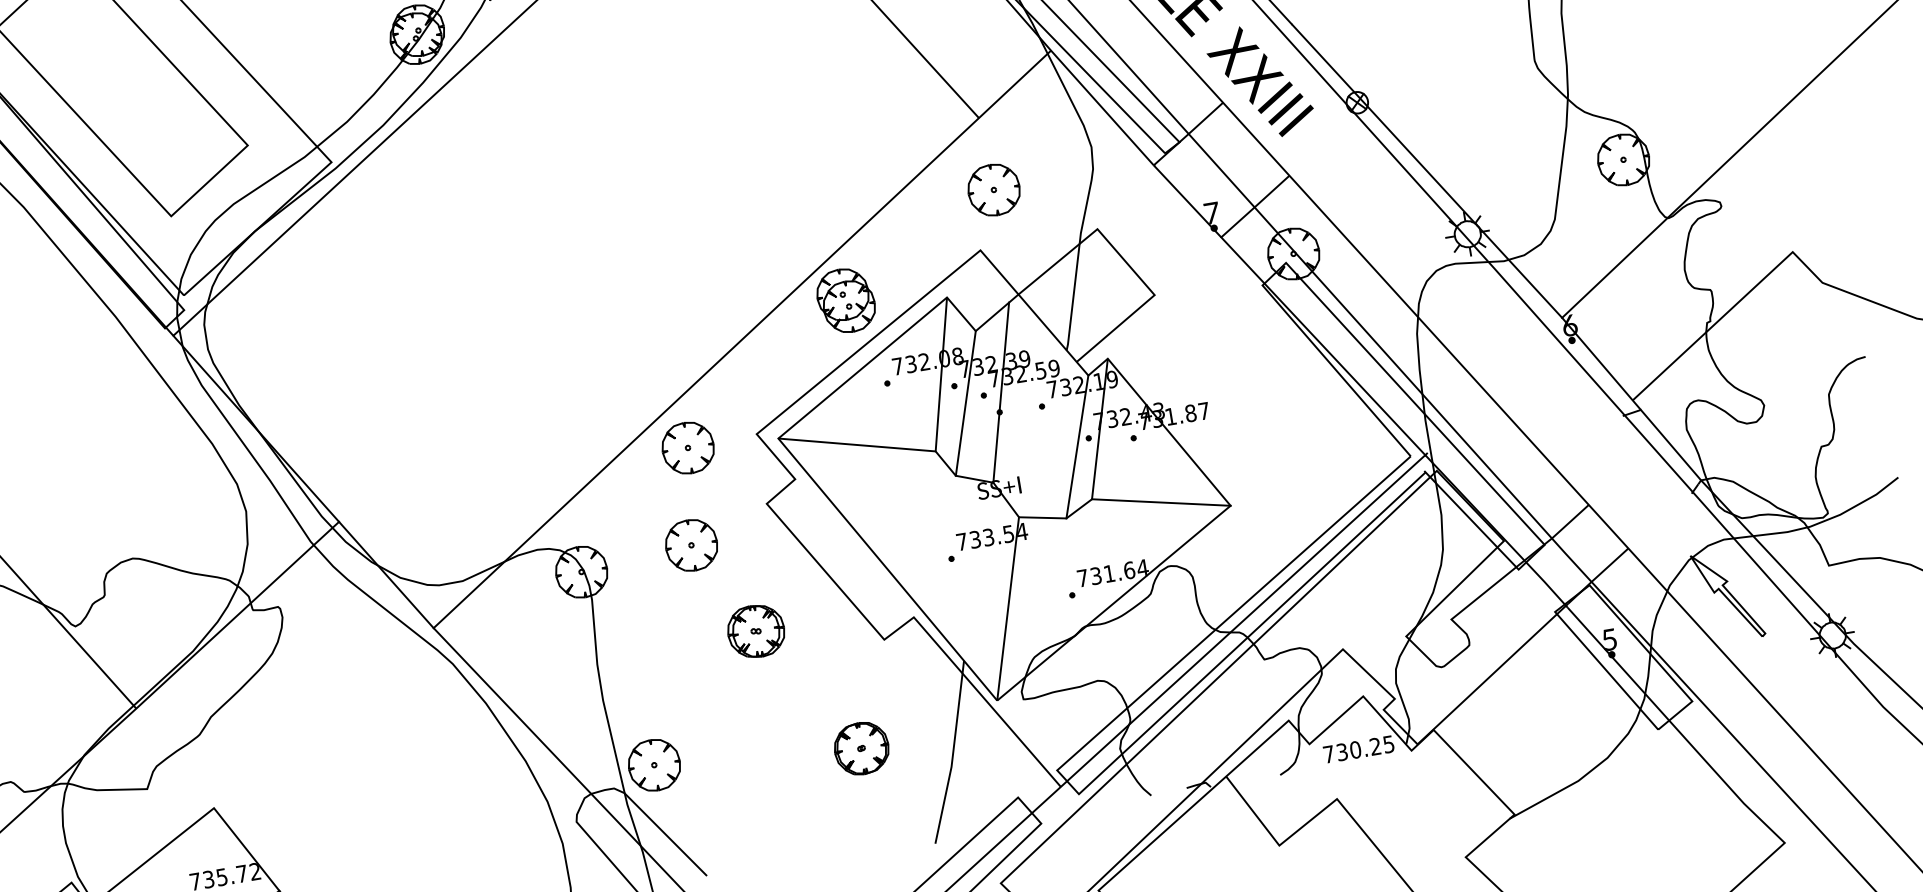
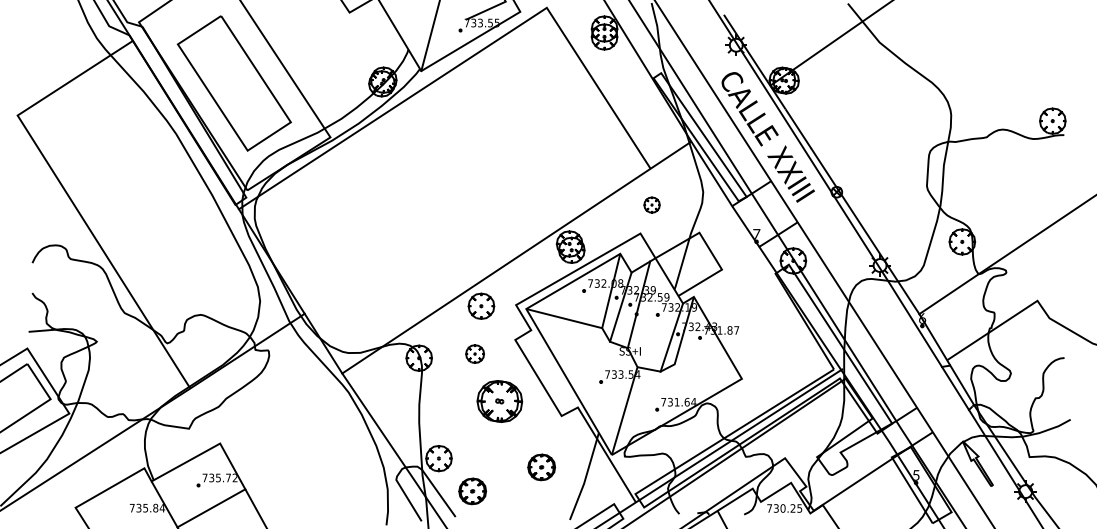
part: (992, 188) -> (651, 204), size x0.6
line: (1159, 502) -> (707, 371), removed
part: (690, 544) -> (474, 353), size x0.7
part: (755, 631) -> (499, 401), size x1.6
part: (732, 819) -> (472, 491), added

